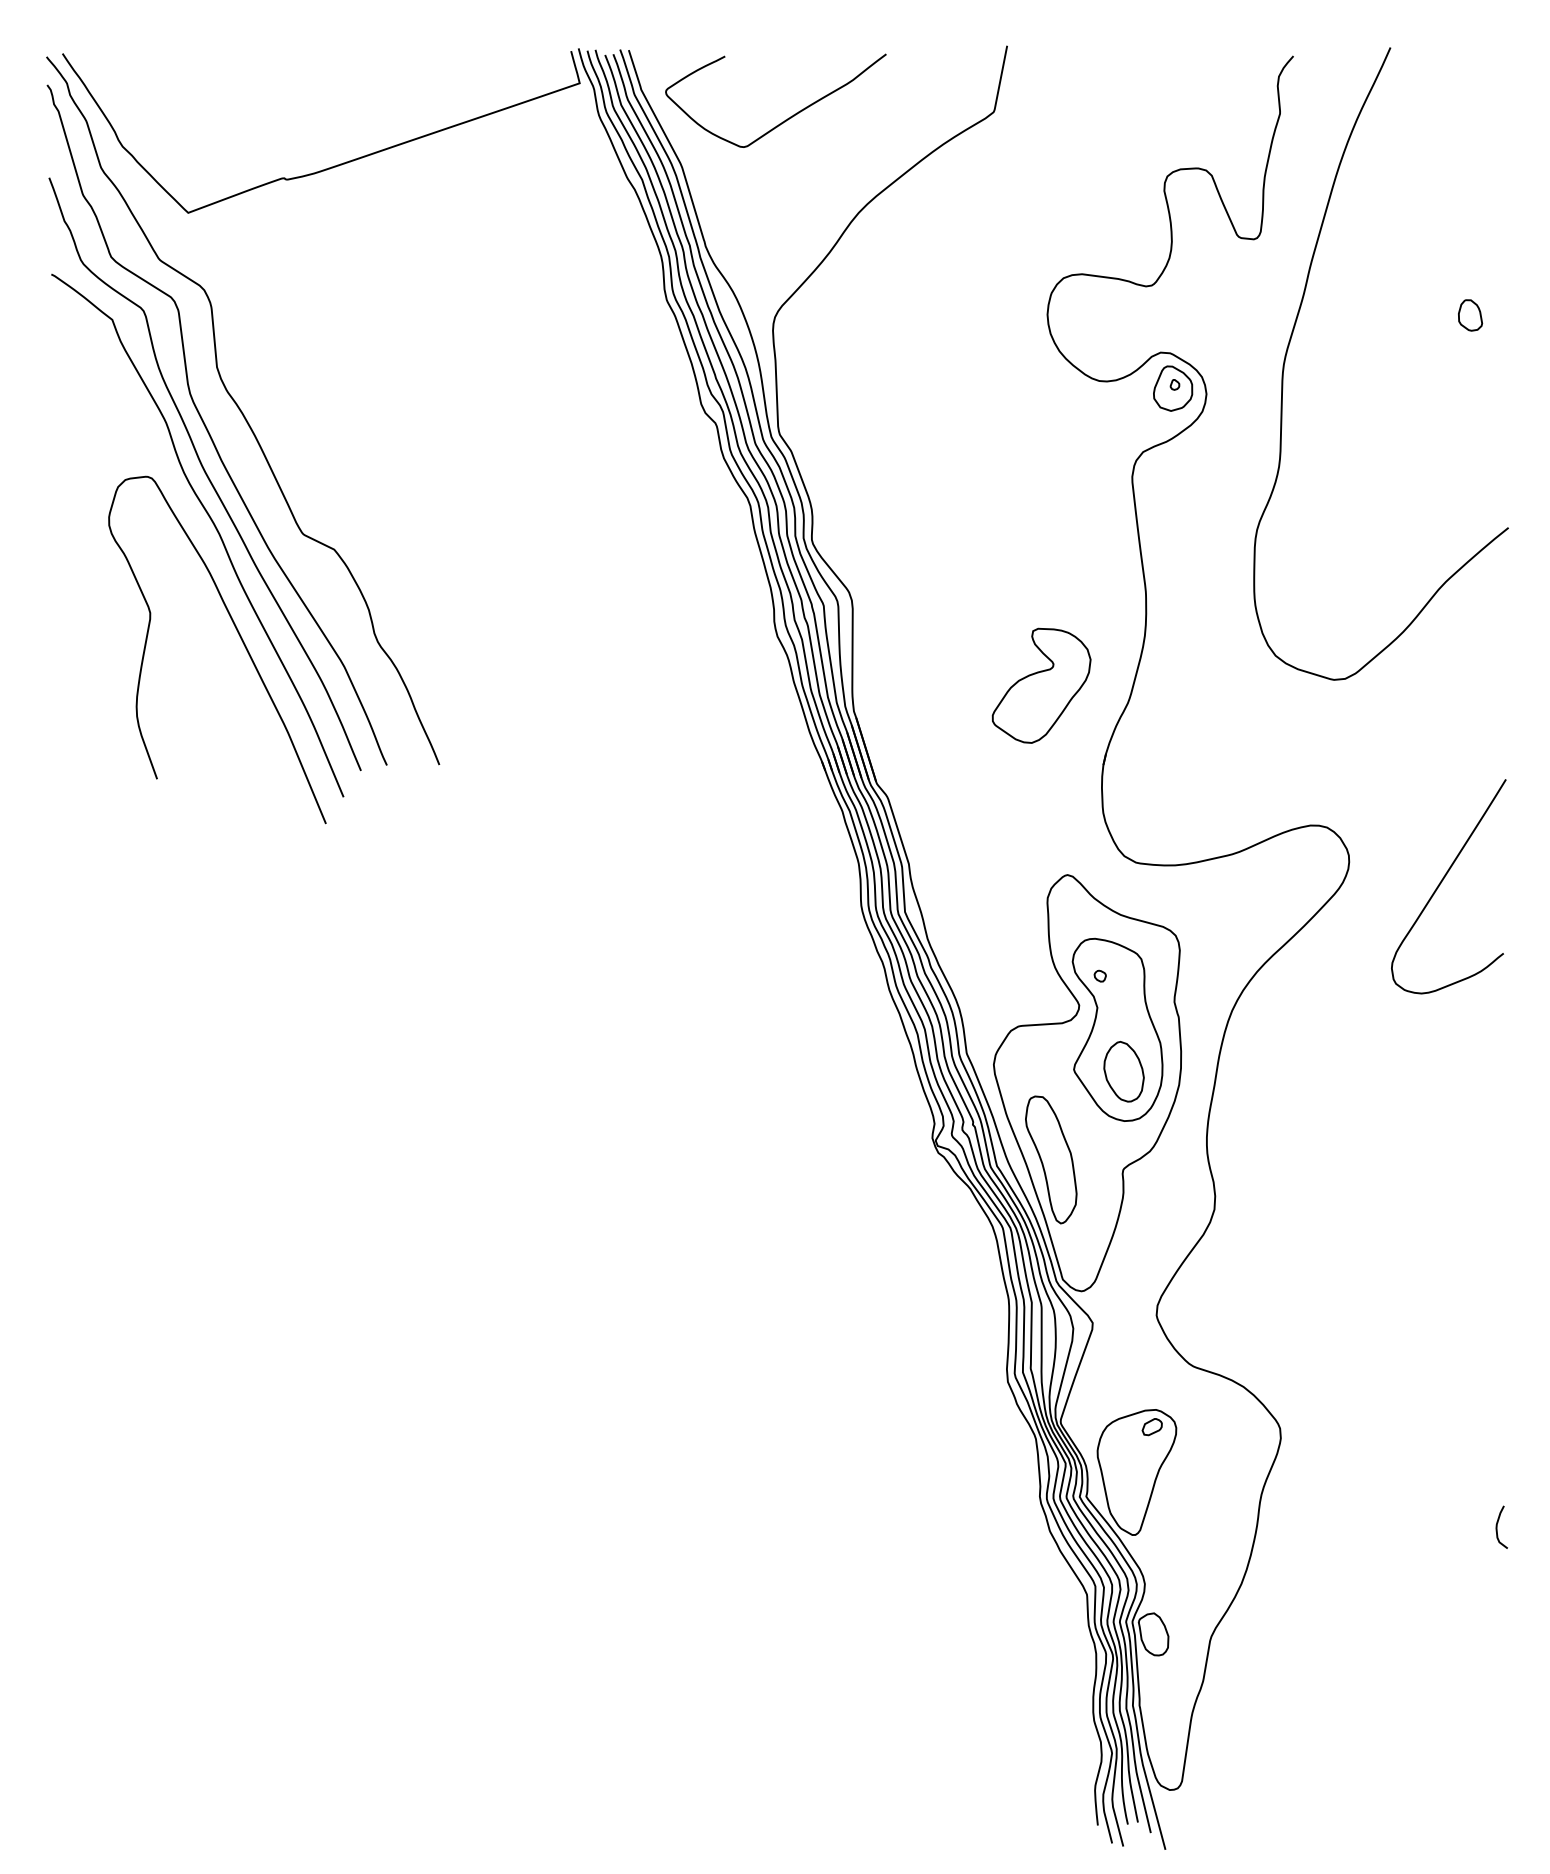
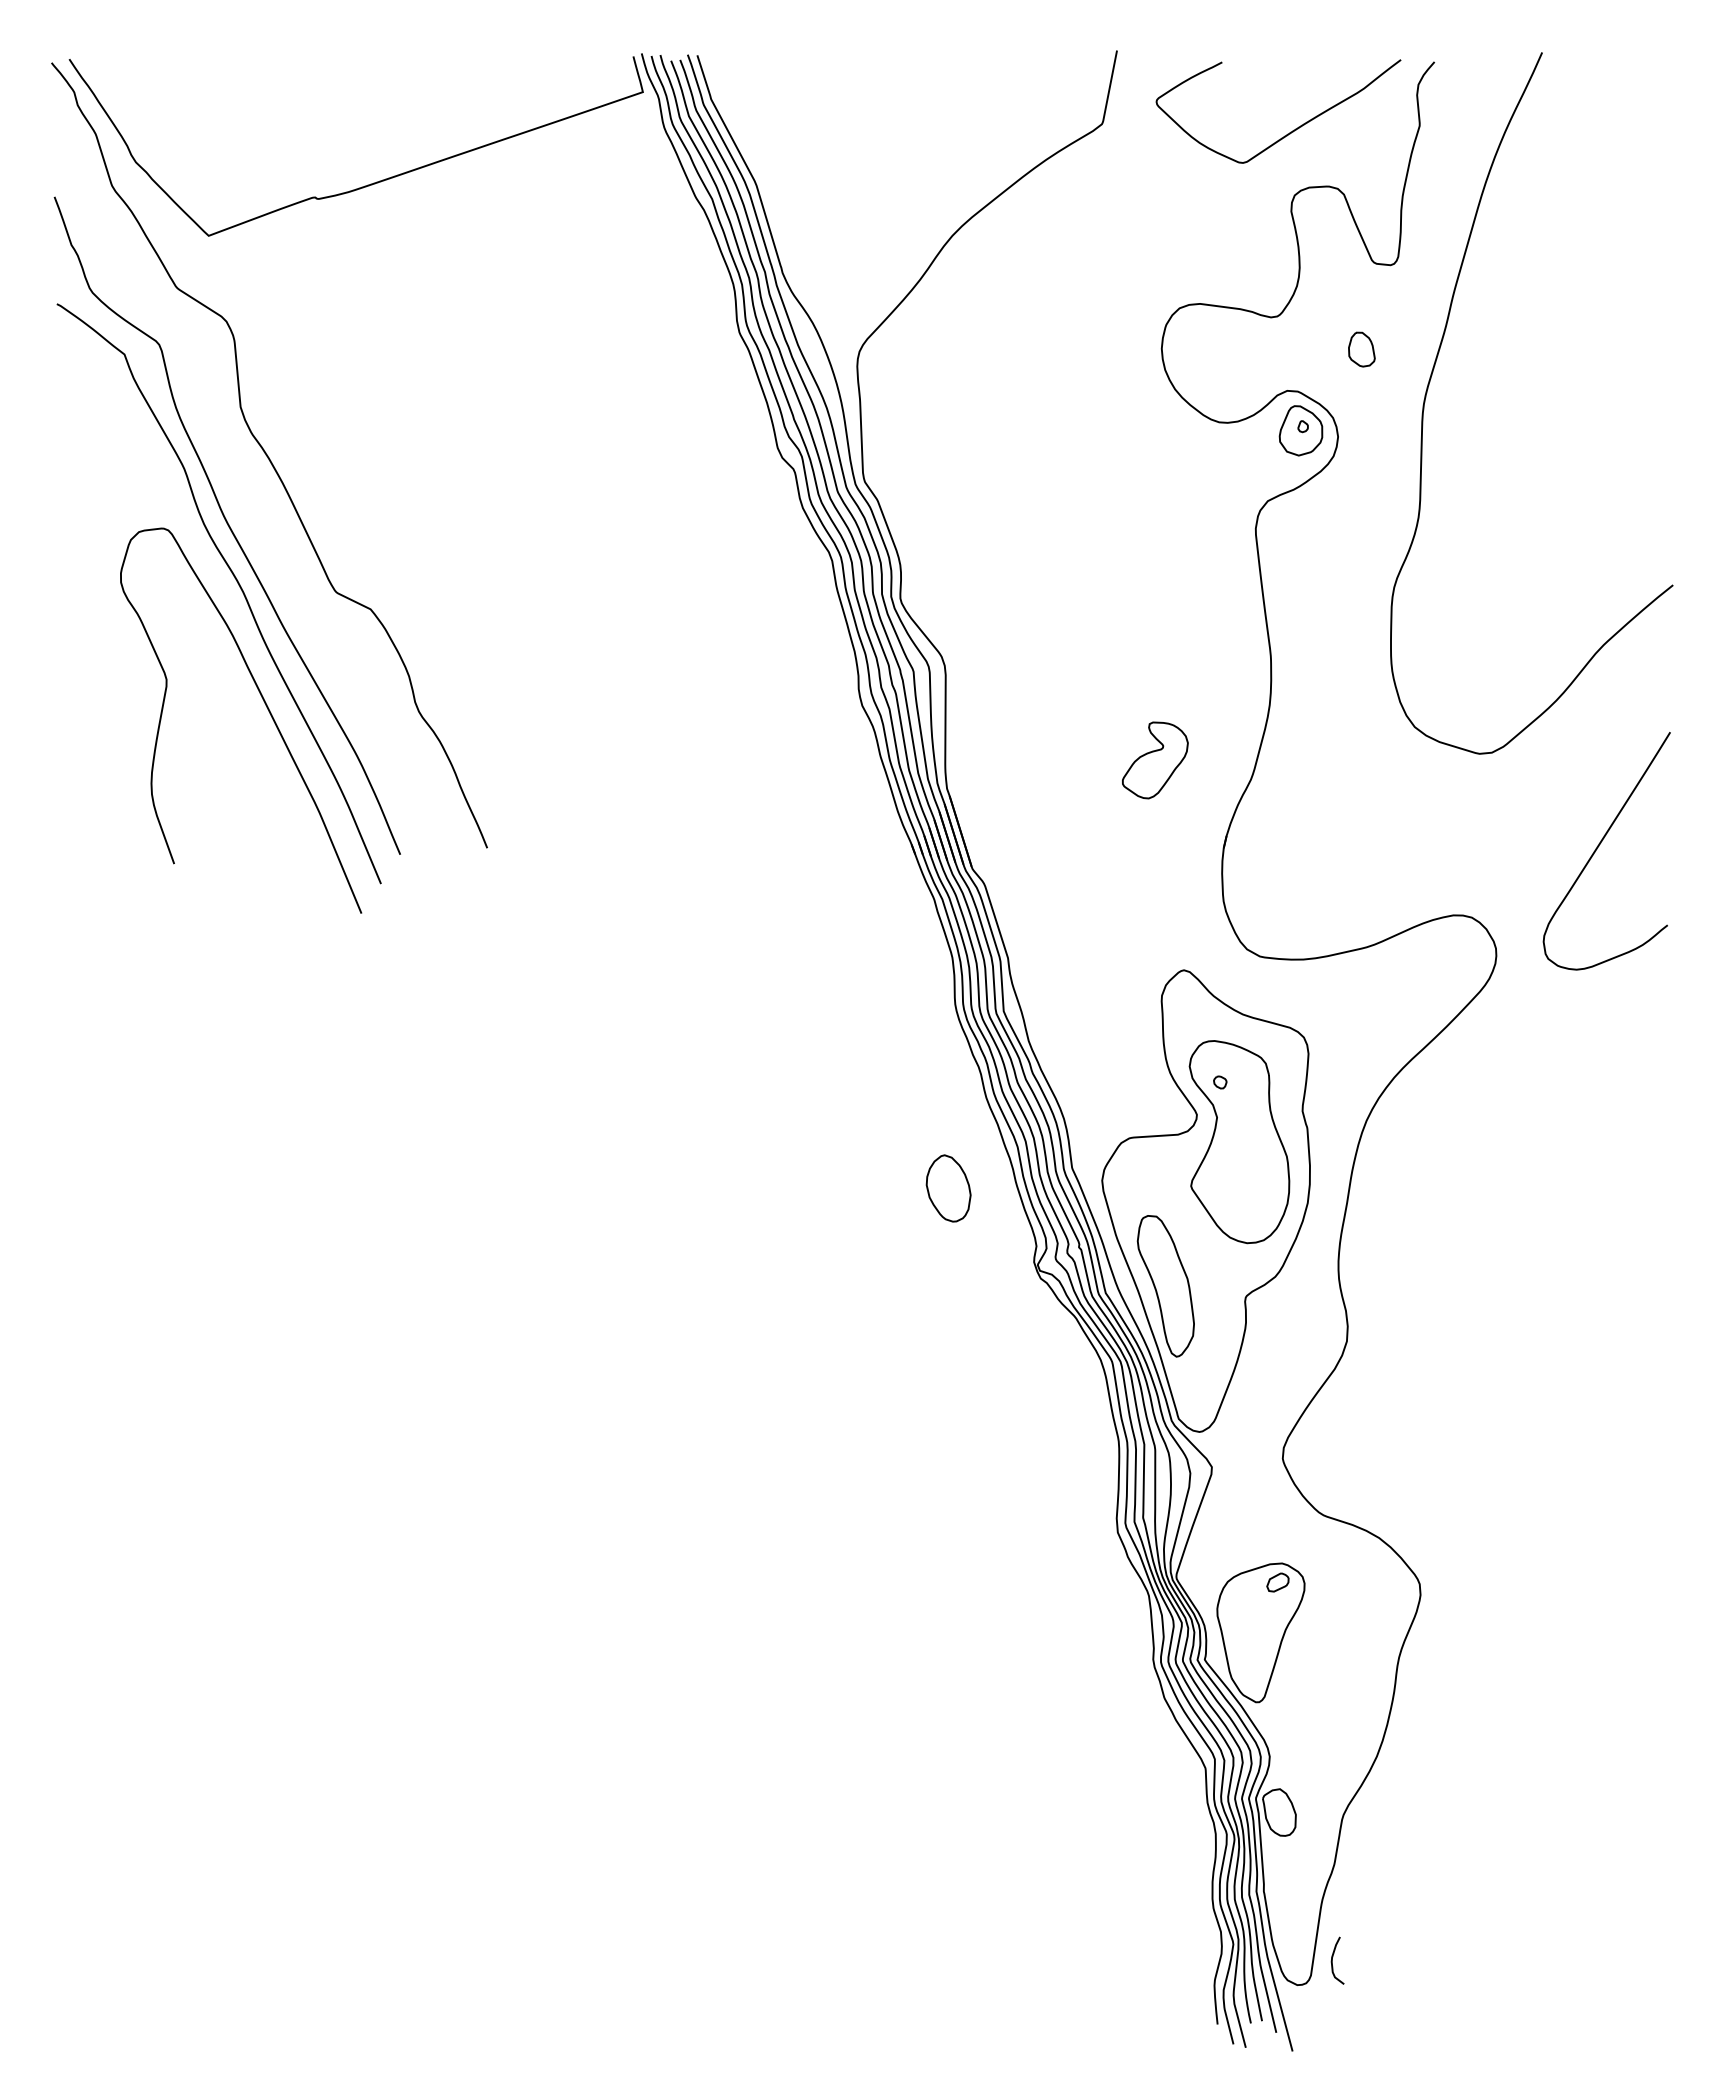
curve: (786, 118) -> (1290, 131), moved
part: (1470, 315) -> (1361, 349), moved
curve: (207, 428) -> (230, 475), removed
part: (1041, 685) -> (1155, 760), size x0.6
curve: (1442, 882) -> (1599, 846), moved
part: (1123, 1071) -> (948, 1188), moved
curve: (1498, 1524) -> (1333, 1957), moved

